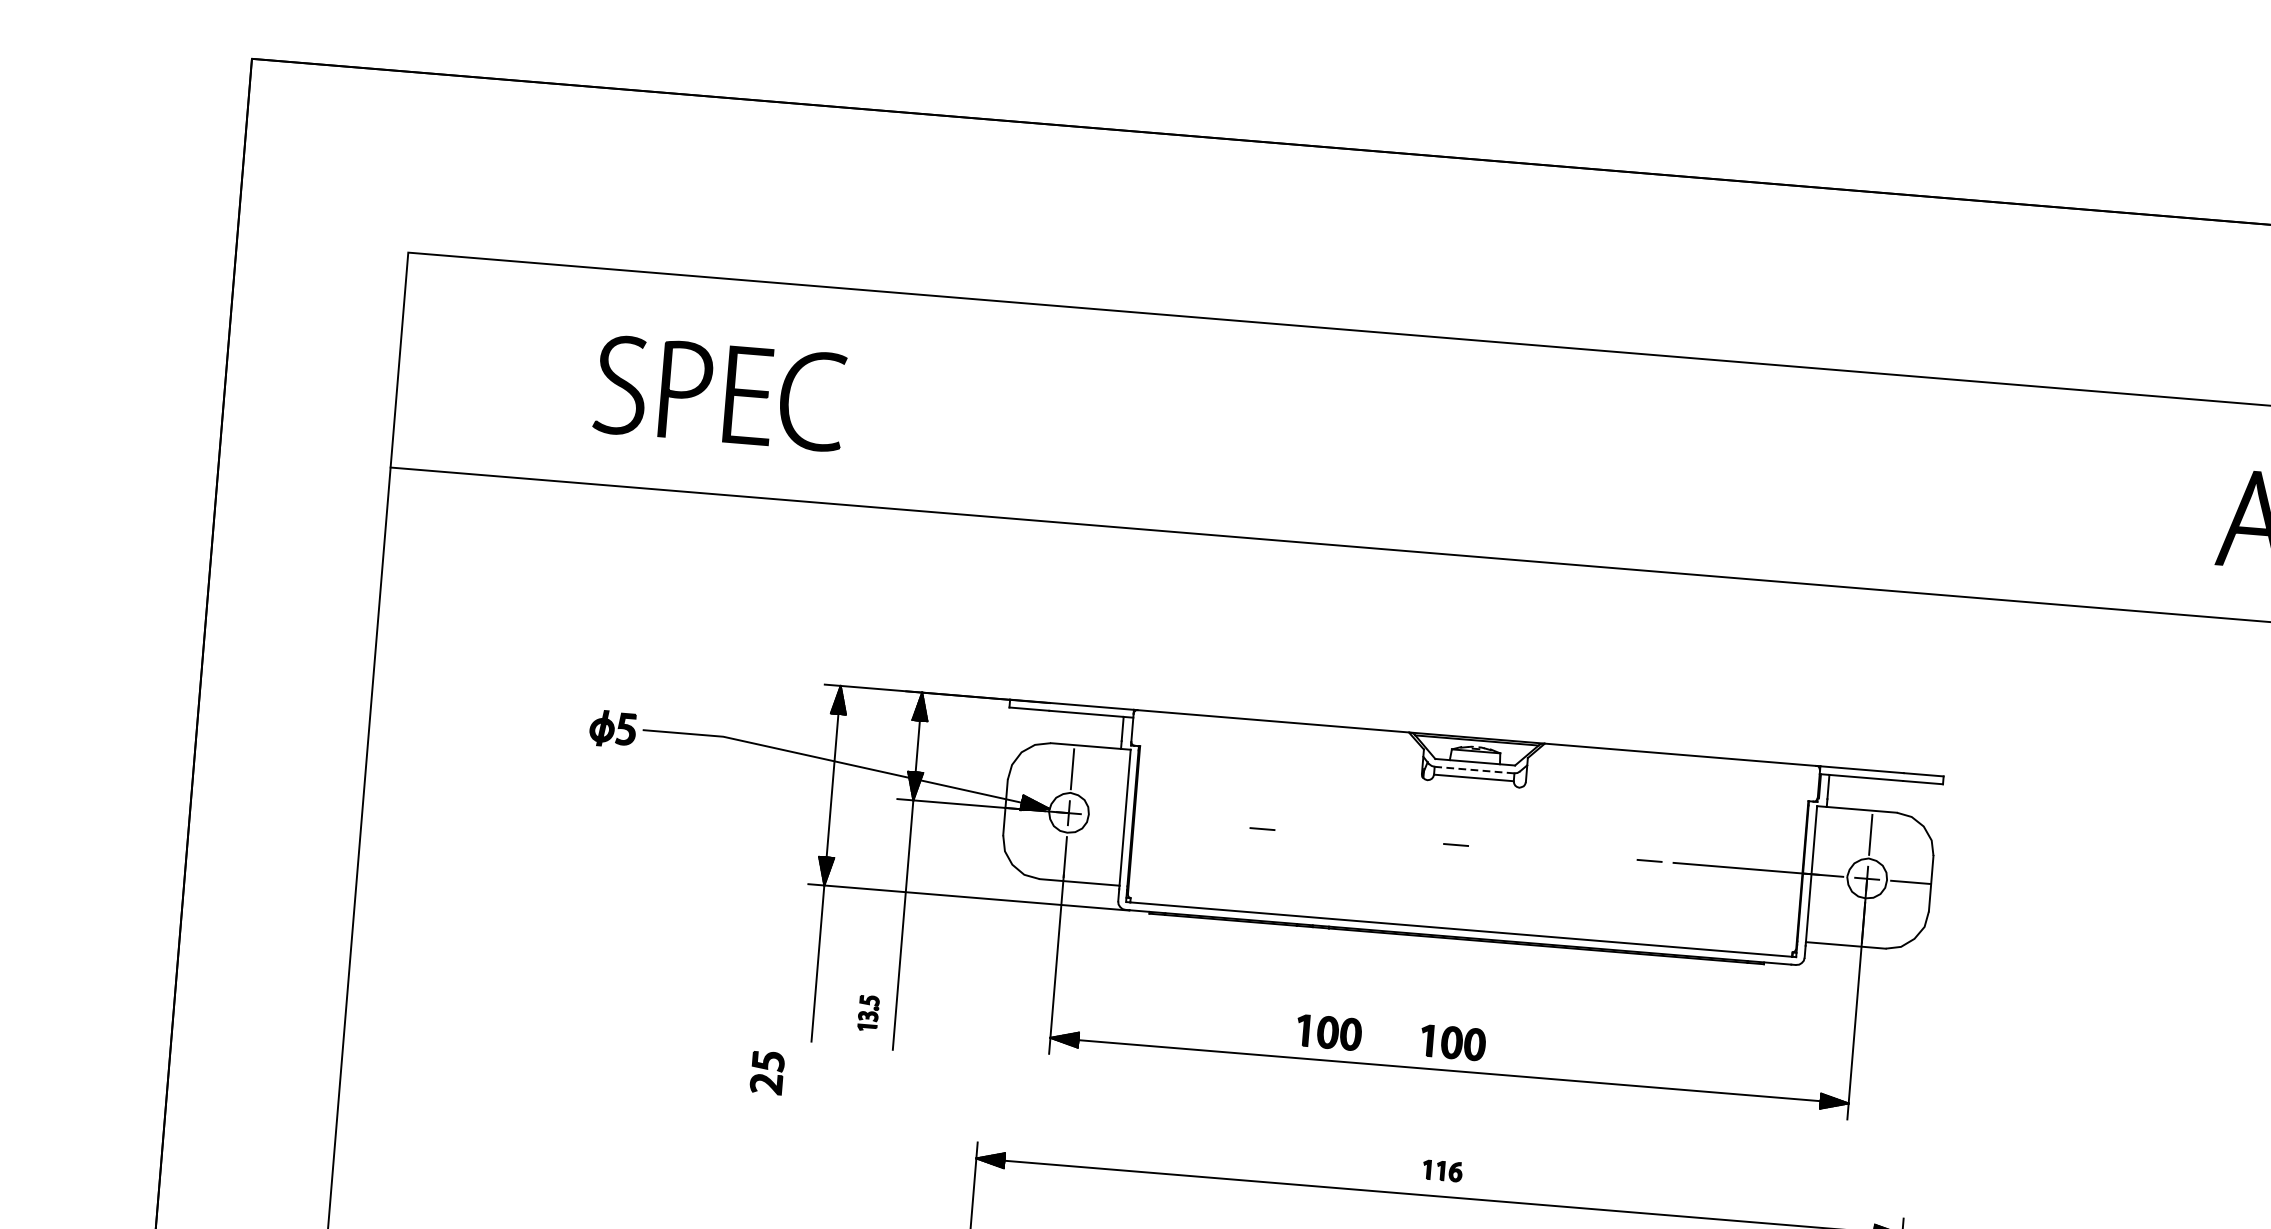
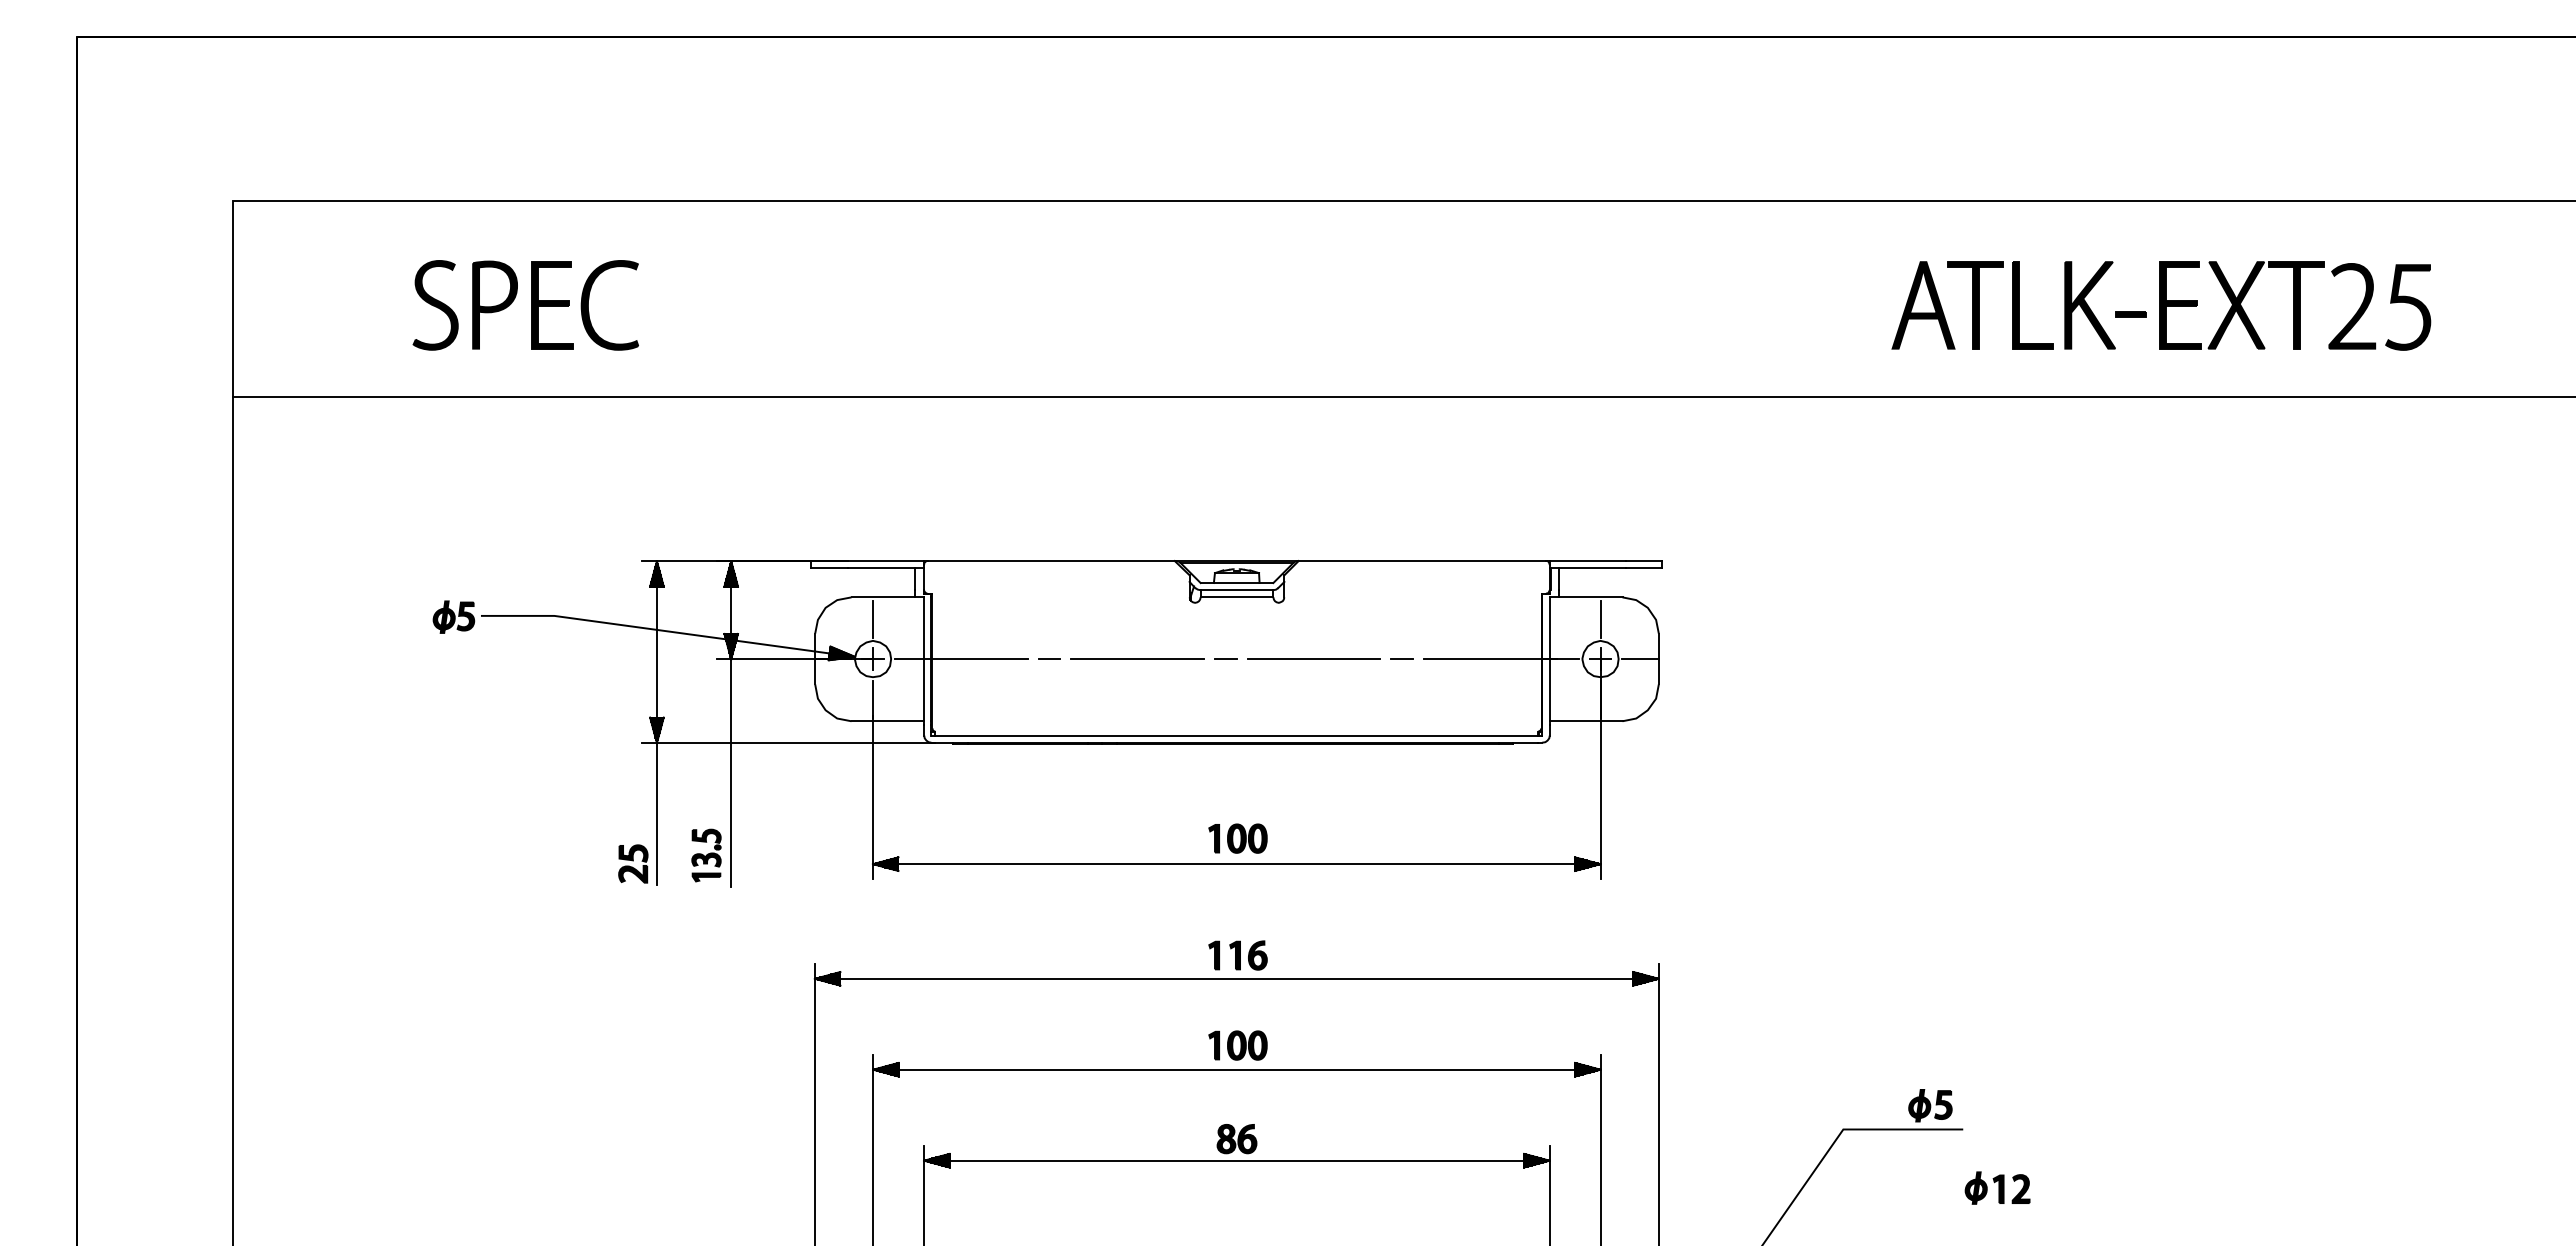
line: (1473, 770) -> (1236, 590), dashed -> solid
line: (1164, 821) -> (960, 659), added
line: (1359, 837) -> (1137, 659), added
line: (1552, 853) -> (1313, 659), added
part: (868, 1013) -> (706, 855), size x1.67
part: (1328, 1032) -> (1124, 838), removed
part: (767, 1072) -> (633, 863), moved
part: (1442, 1170) -> (1237, 955), size x1.67

